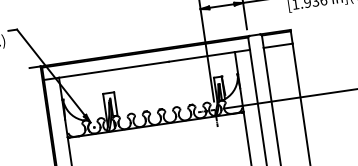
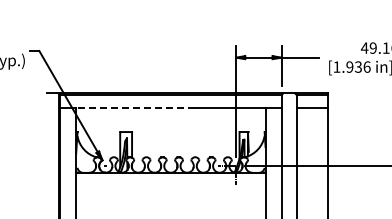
line: (113, 70) -> (134, 108), solid -> dashed

